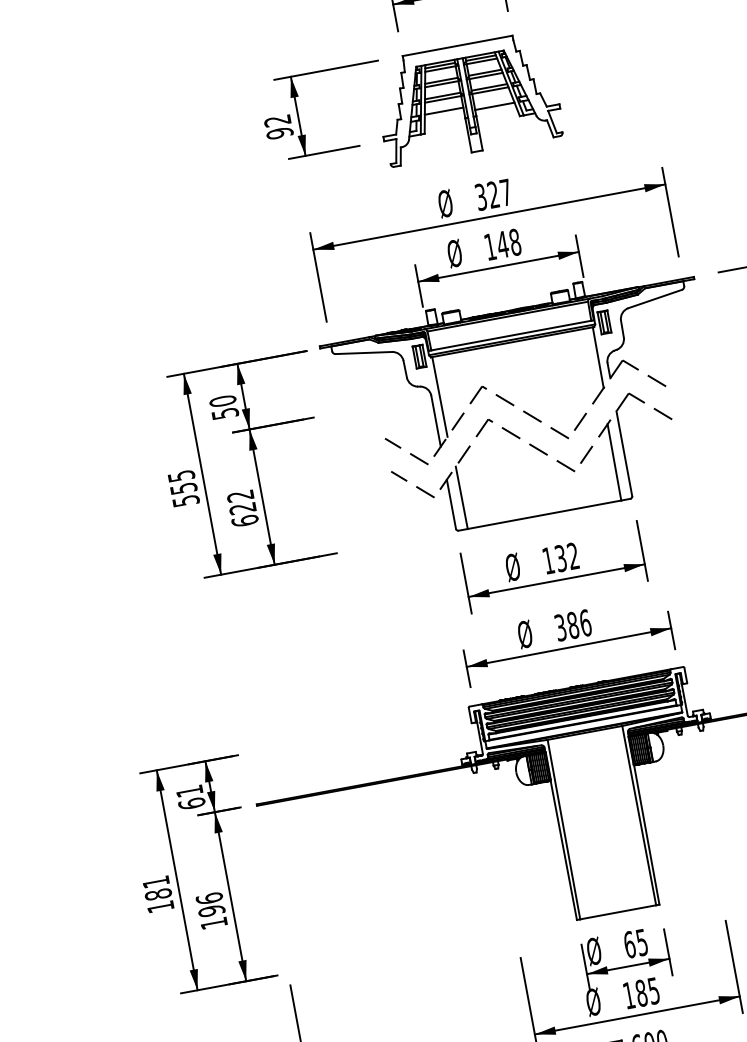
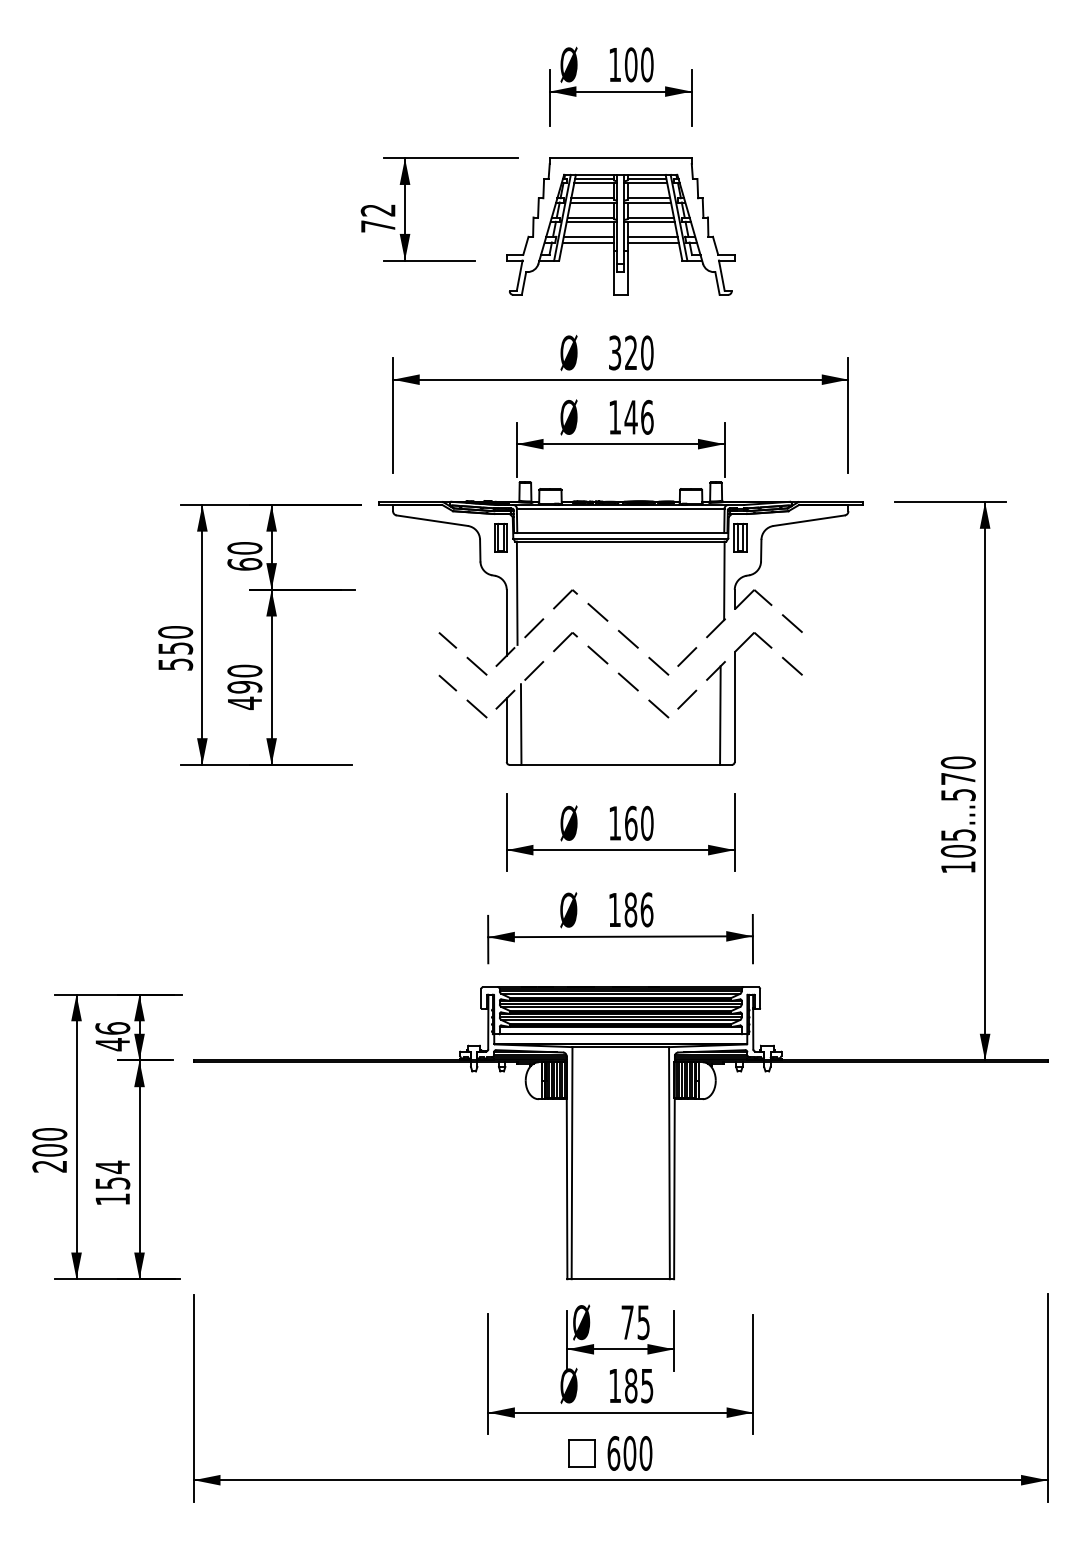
line: (493, 101) -> (652, 236), added
line: (443, 115) -> (587, 242), added
text: (279, 133) -> (377, 226), 92 -> 72
text: (506, 192) -> (647, 352), 327 -> 320
text: (515, 242) -> (647, 417), 148 -> 146
text: (224, 413) -> (244, 564), 50 -> 60
text: (181, 476) -> (175, 632), 555 -> 550
text: (242, 508) -> (244, 687), 622 -> 490
text: (567, 556) -> (639, 822), 132 -> 160
text: (560, 627) -> (614, 909), 386 -> 186
text: (190, 797) -> (112, 1036), 61 -> 46
text: (158, 894) -> (49, 1150), 181 -> 200
text: (210, 904) -> (112, 1174), 196 -> 154
text: (629, 944) -> (627, 1322), 65 -> 75

